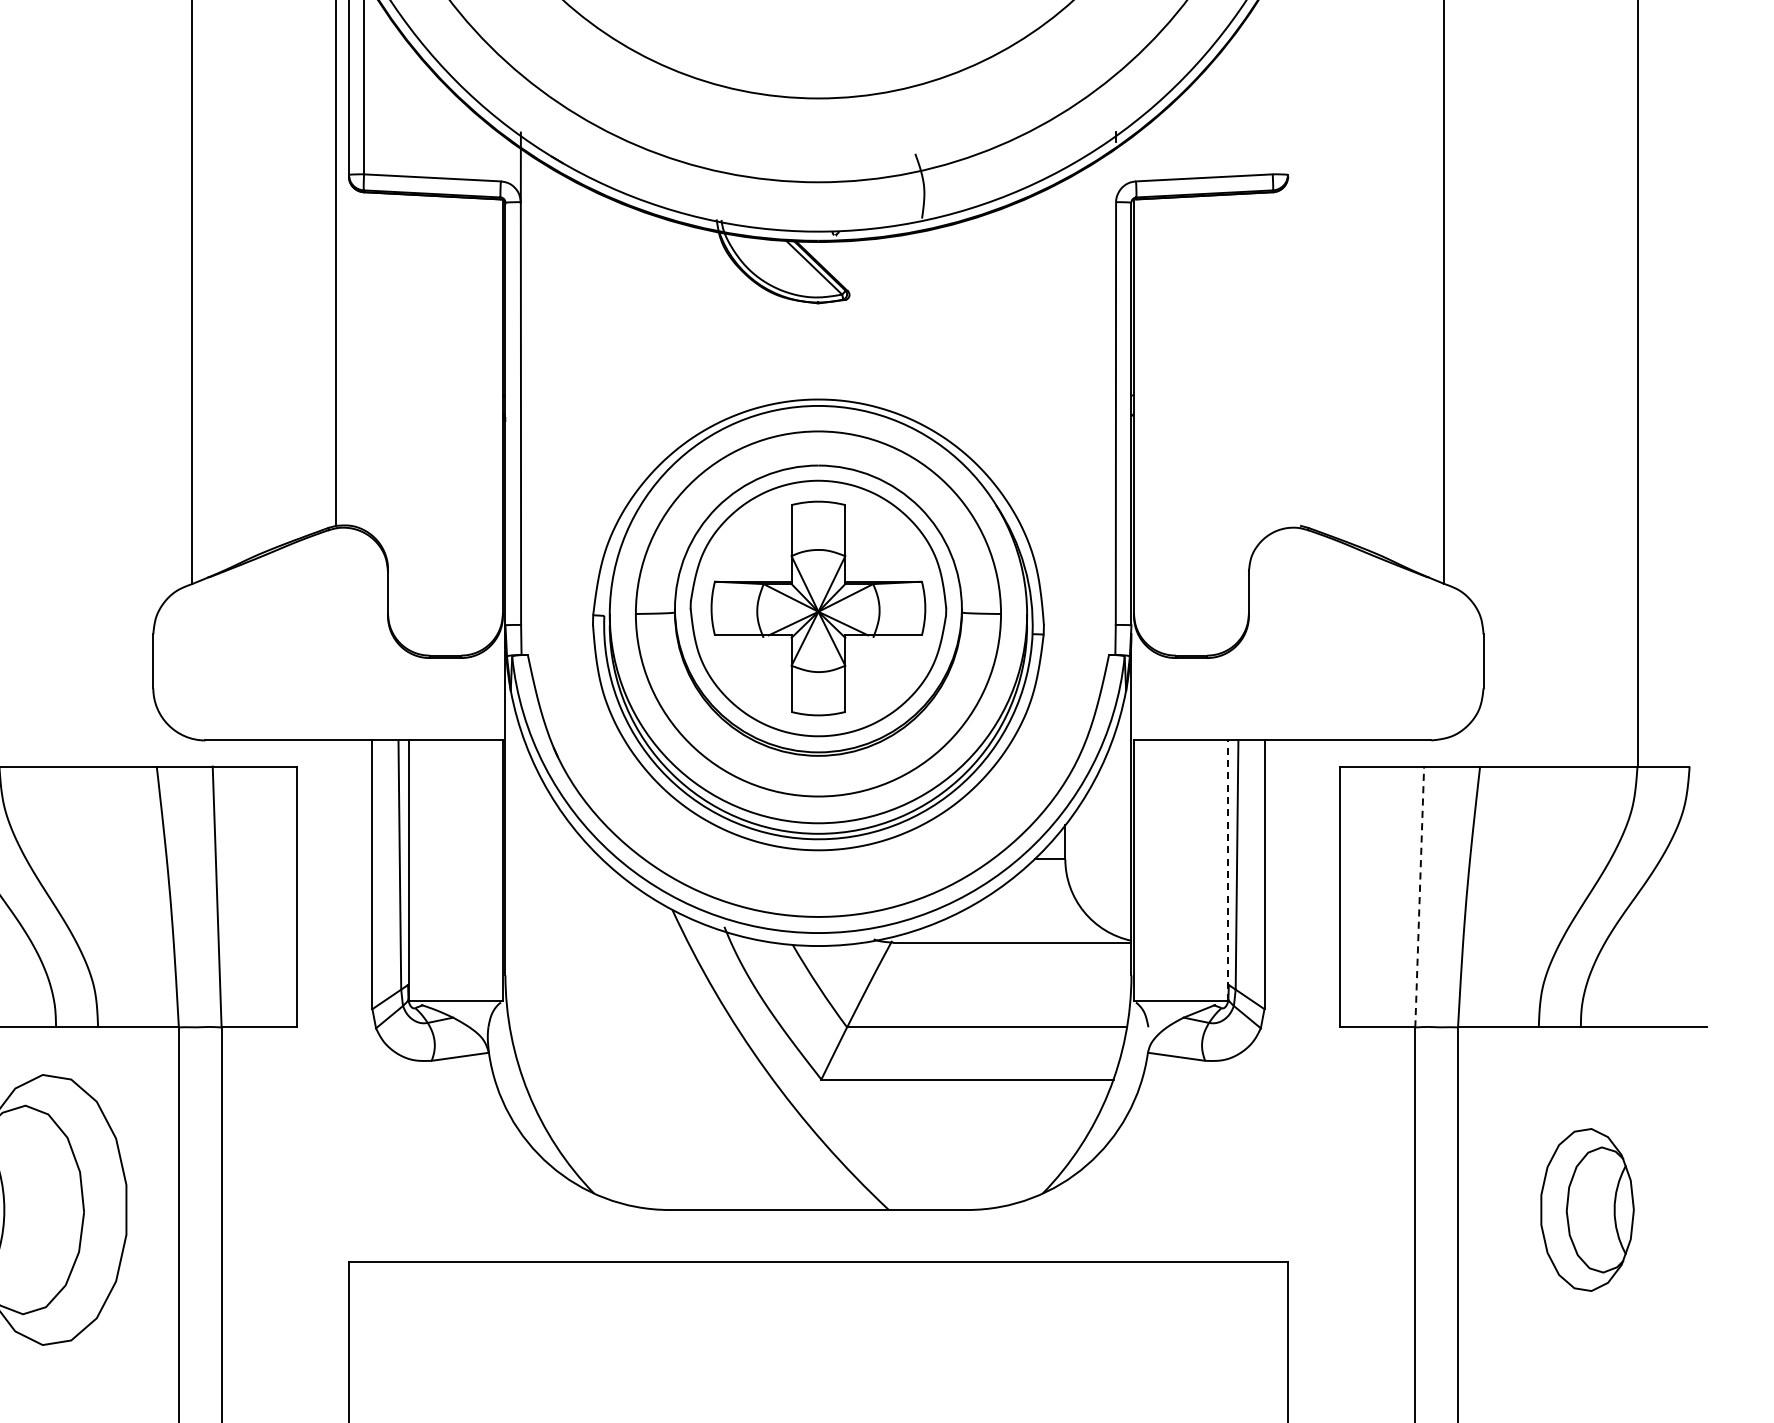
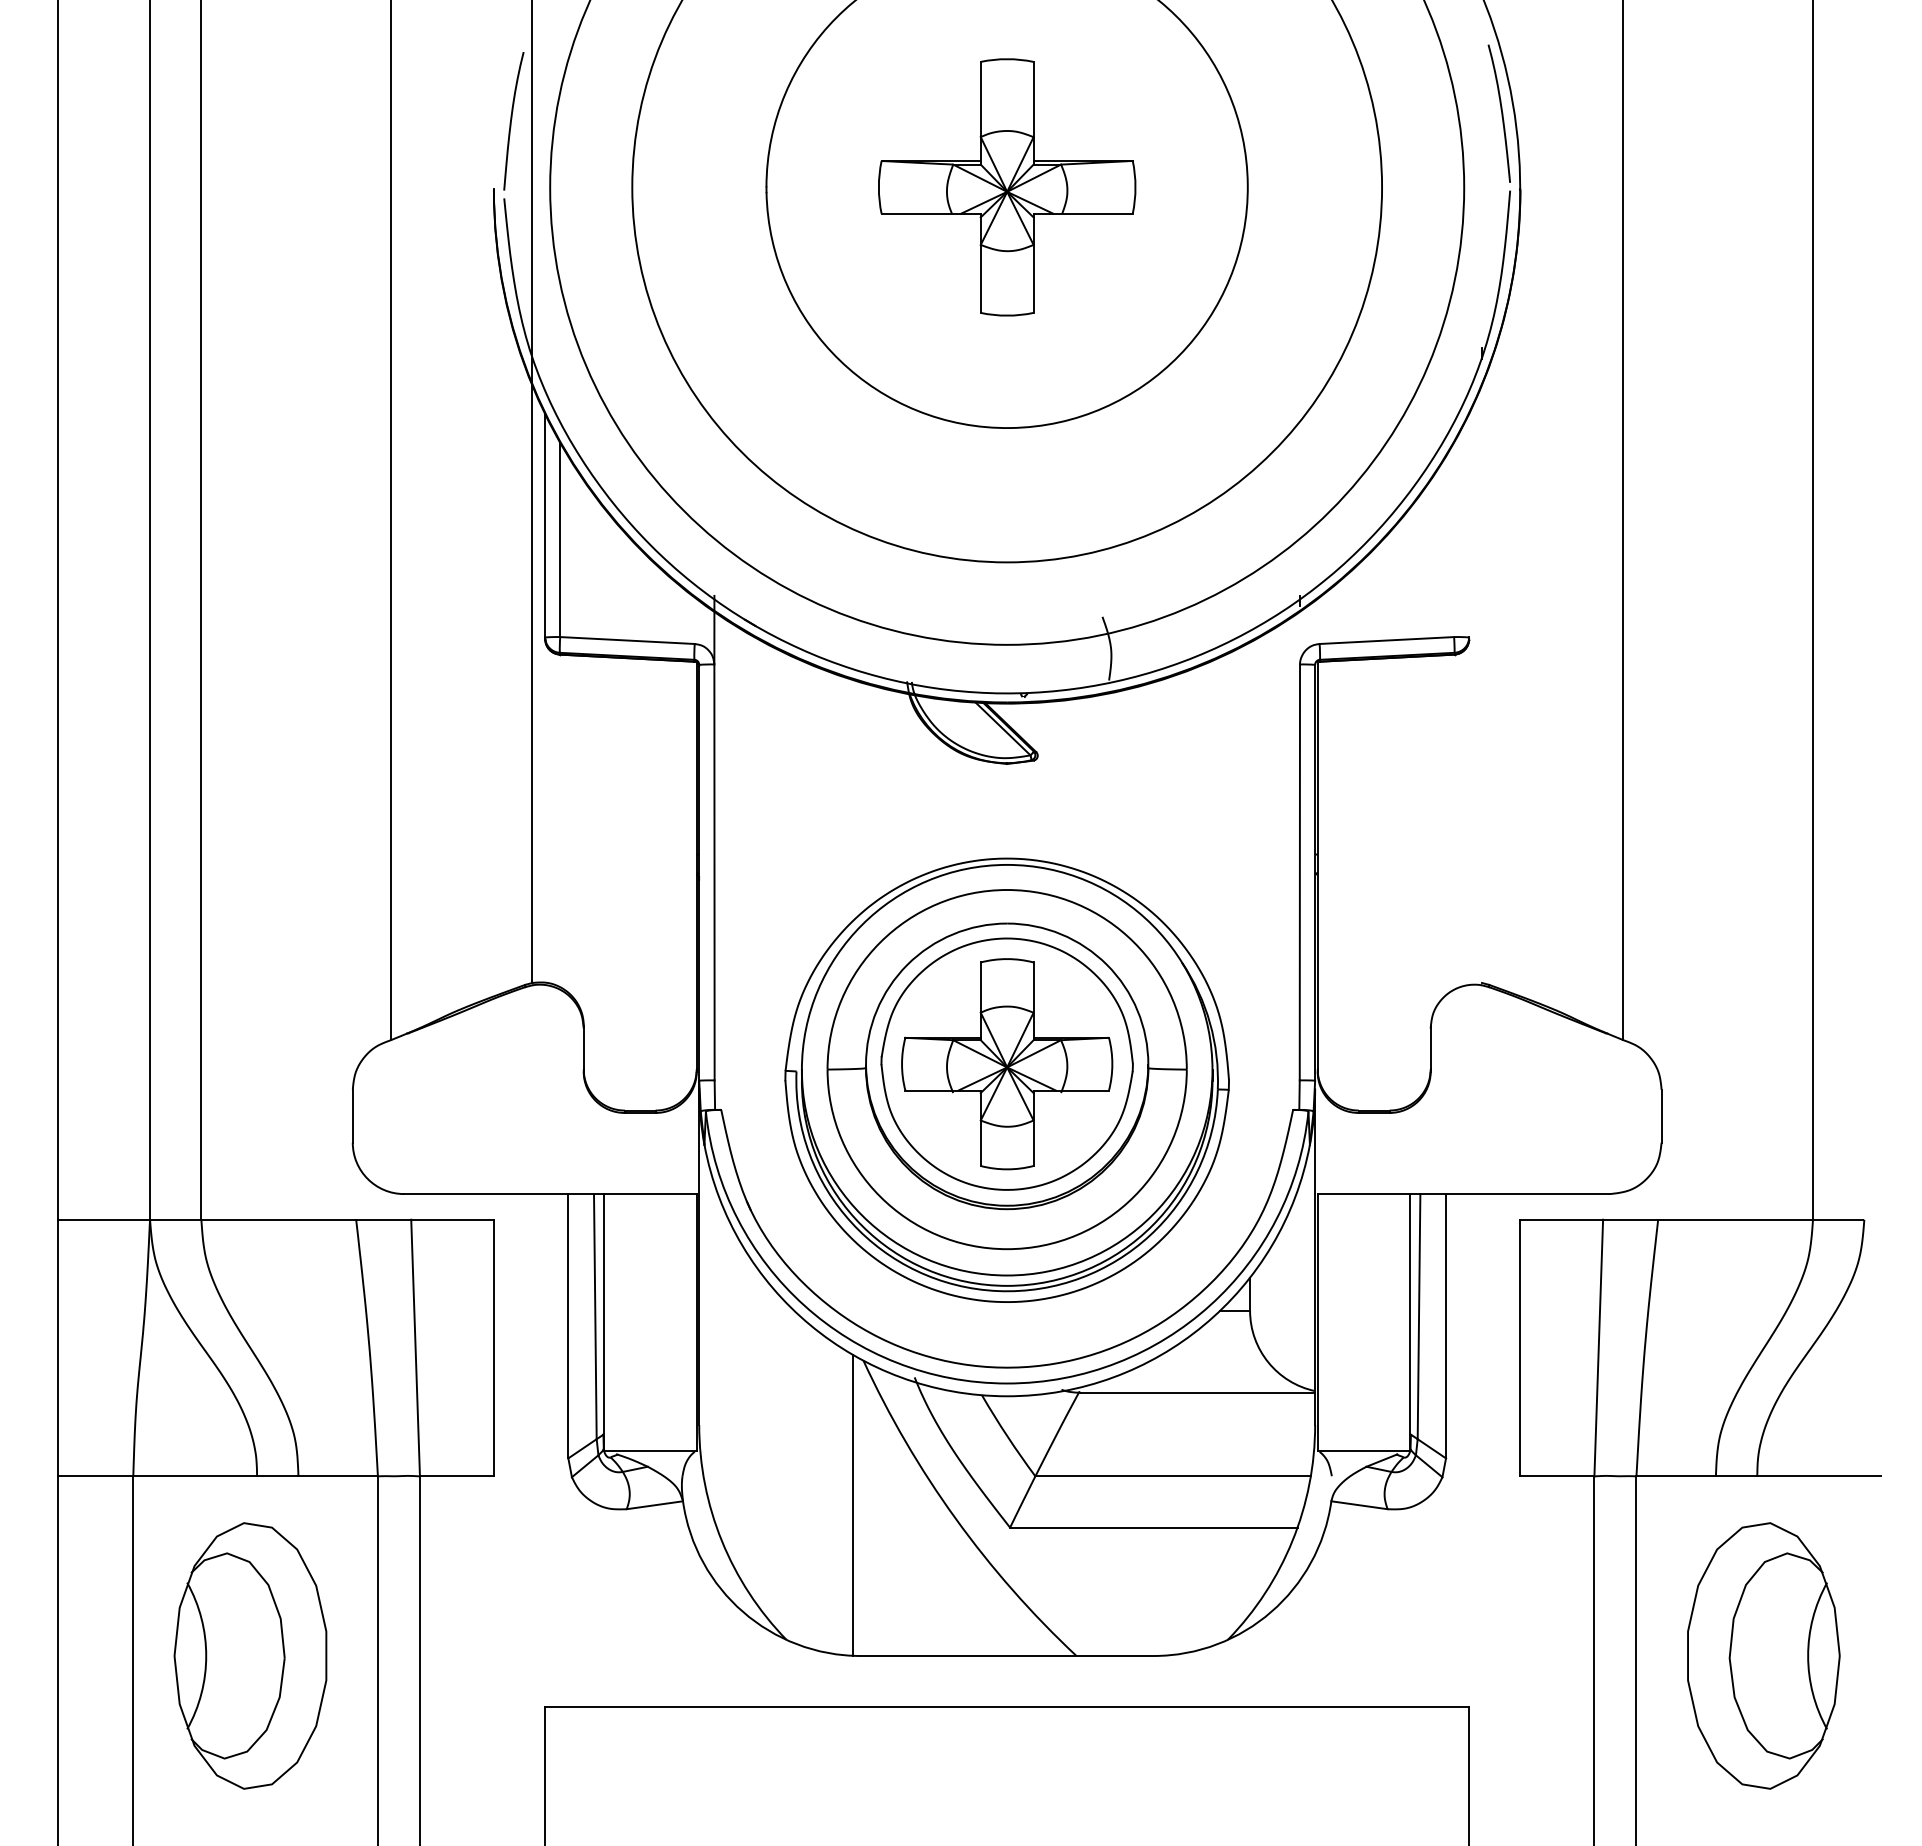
line: (1228, 870) -> (1410, 1321), dashed -> solid
line: (1419, 896) -> (1598, 1347), dashed -> solid
line: (662, 1057) -> (853, 1505), added
part: (1587, 1209) -> (1763, 1655), size x1.67

